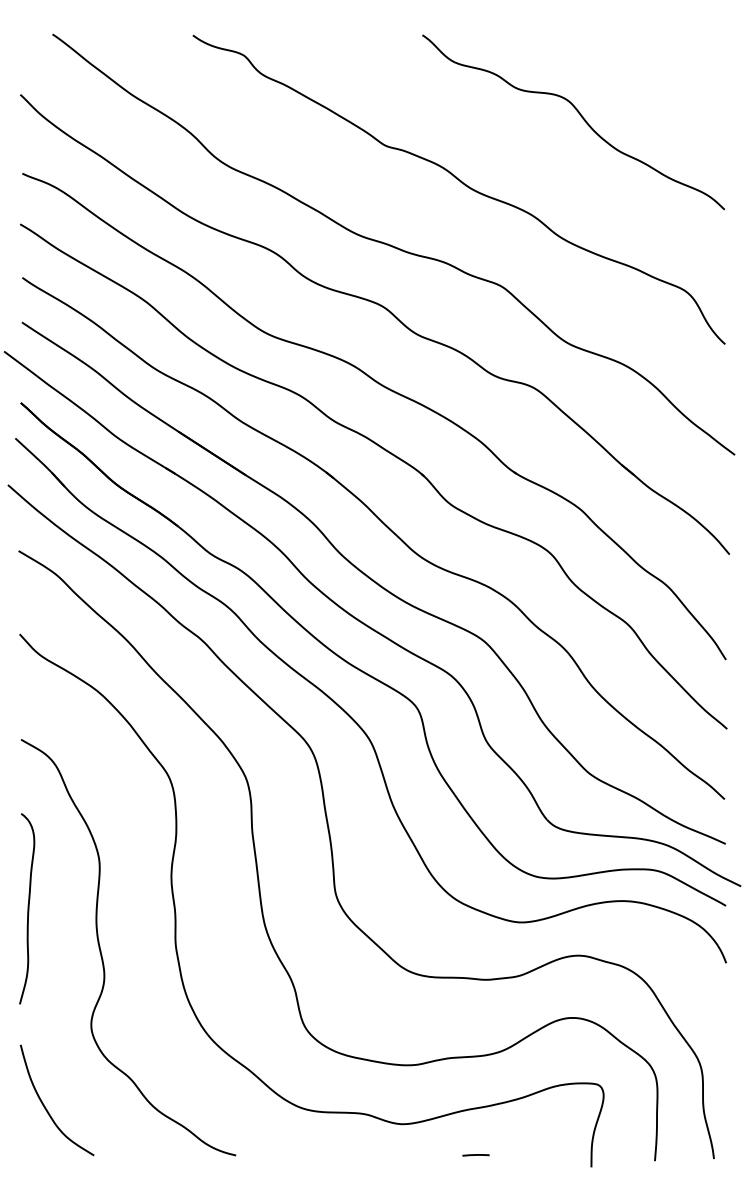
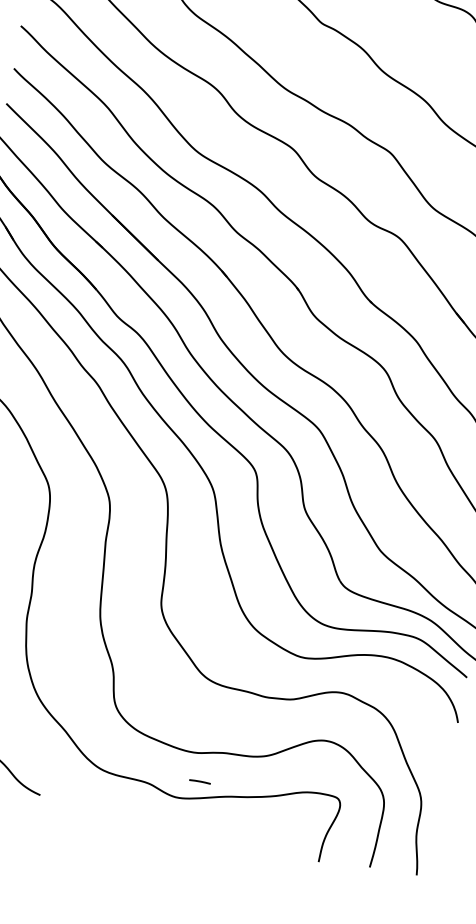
line: (475, 1155) -> (199, 781), moved

